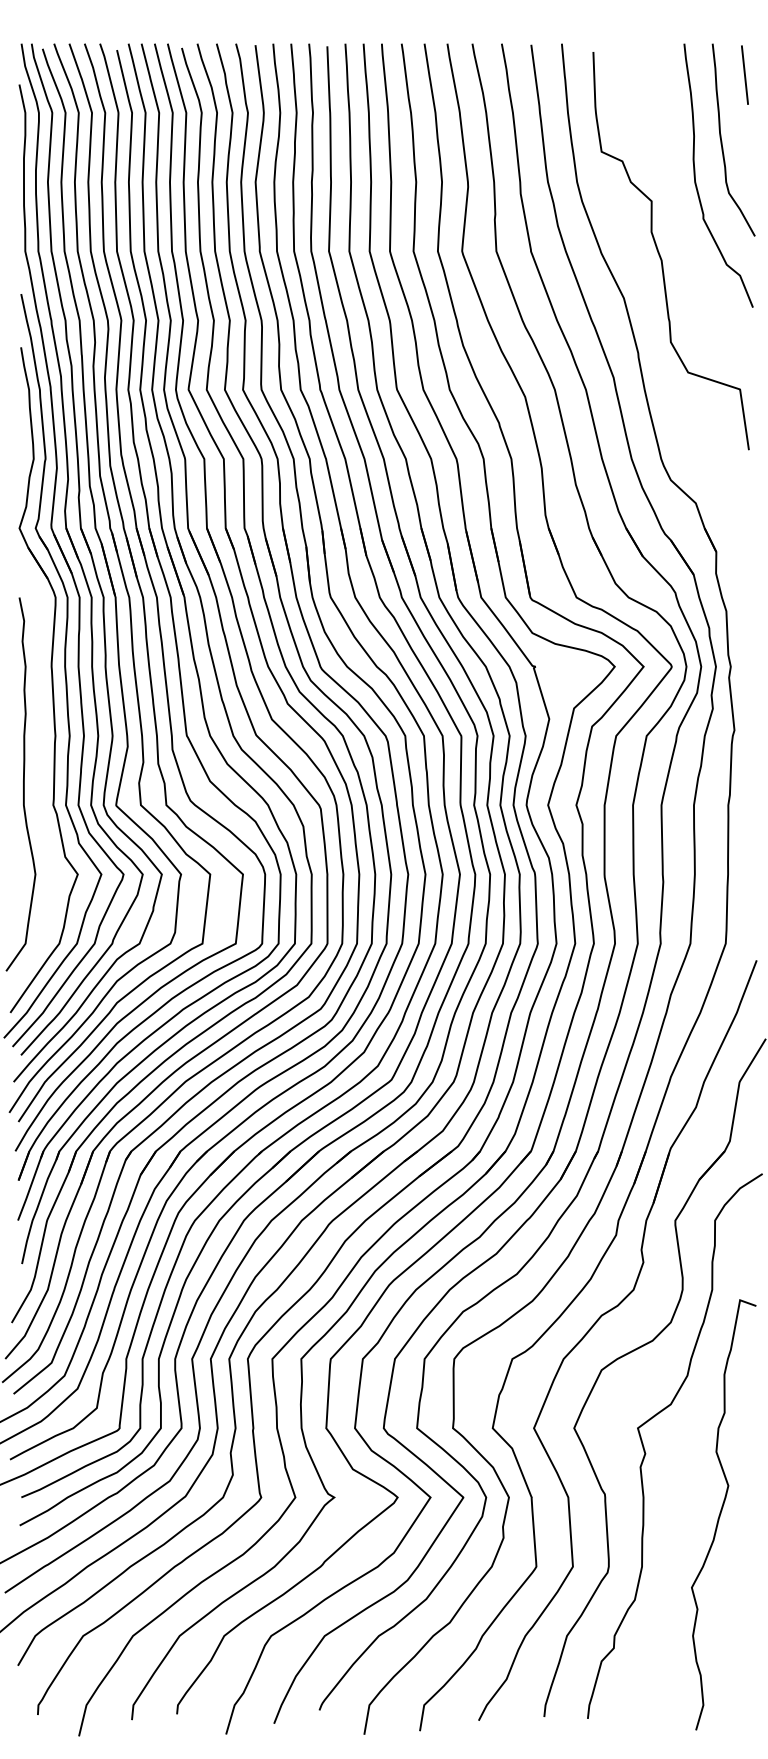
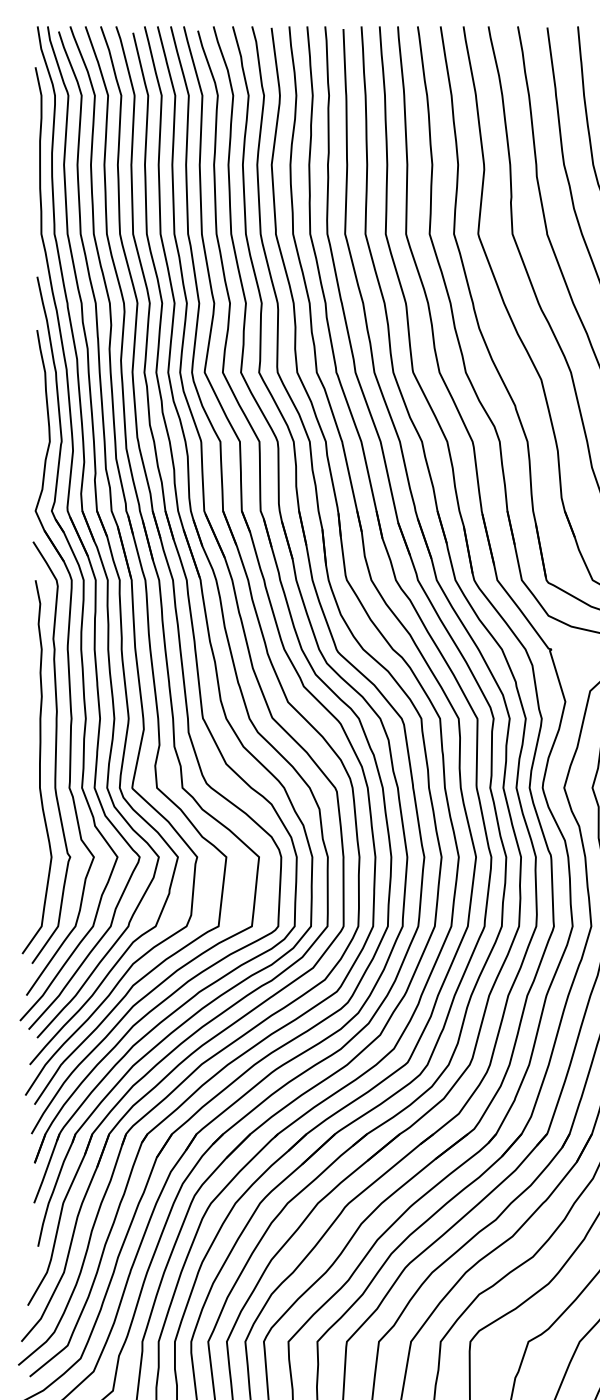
curve: (38, 771) -> (54, 754), added

